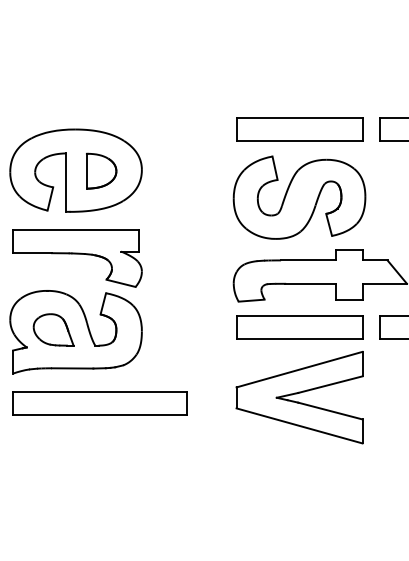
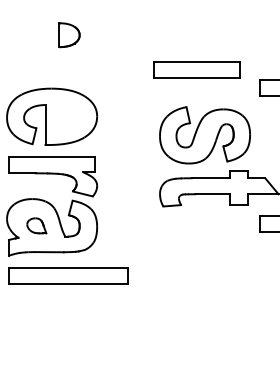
part: (298, 127) -> (196, 69), moved
part: (101, 171) -> (69, 35), moved
part: (53, 329) -> (36, 225), size x0.7
part: (300, 379) -> (205, 259), removed

